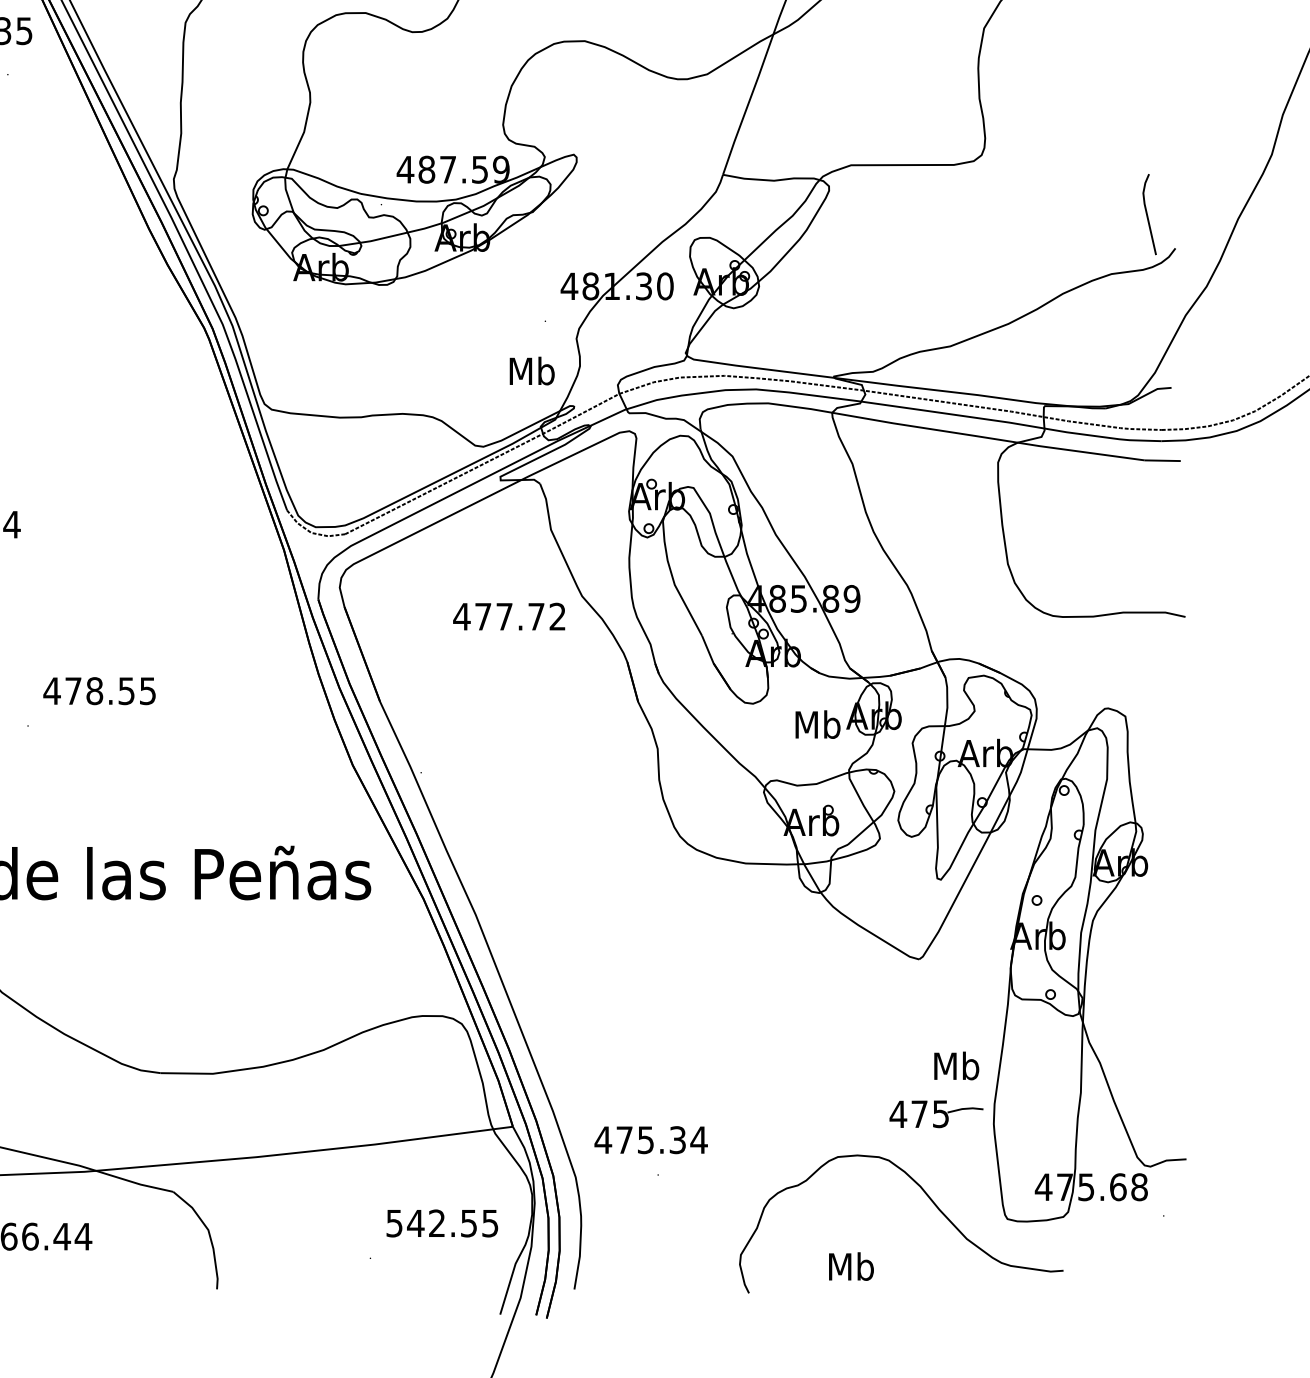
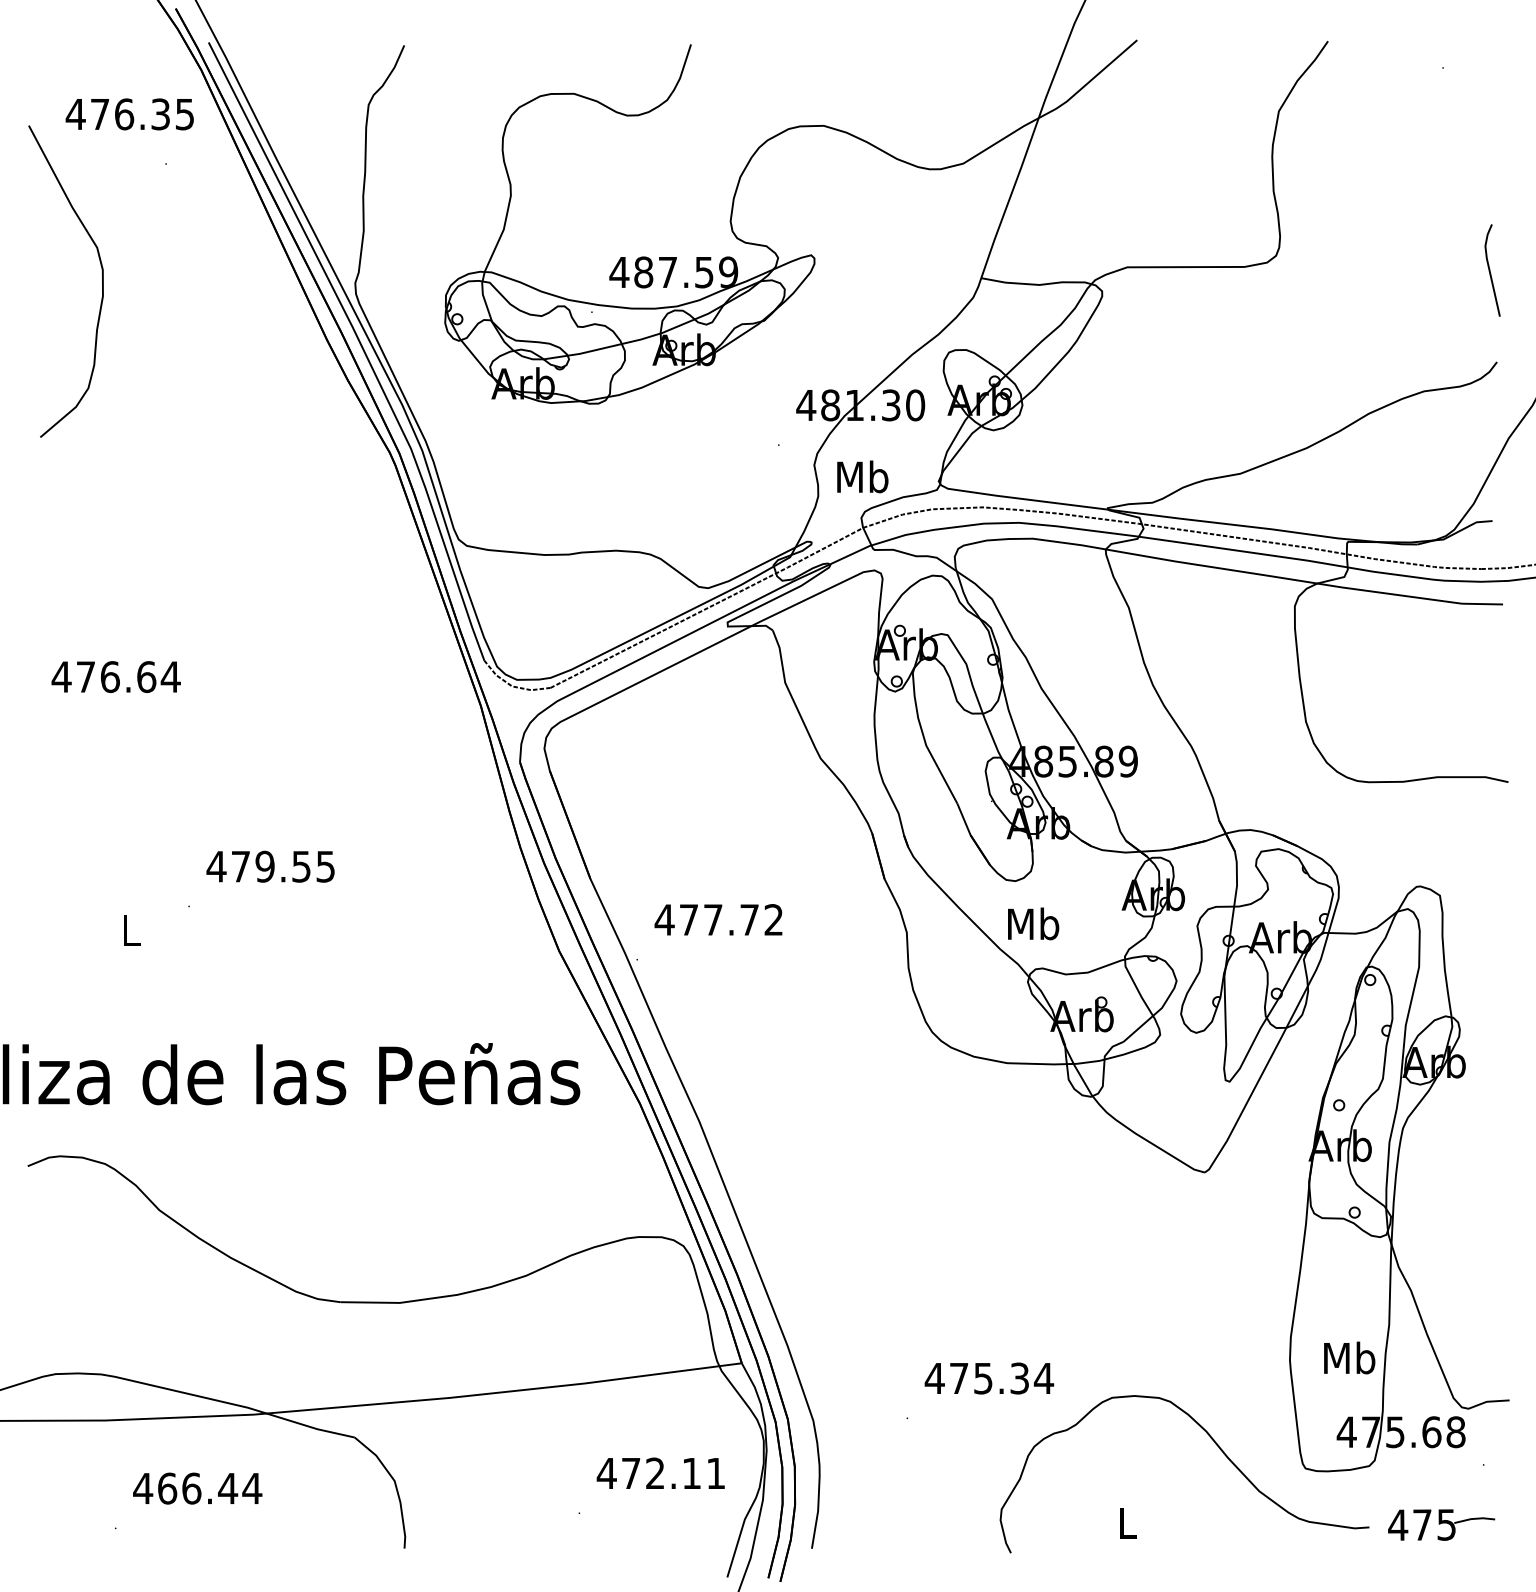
line: (1147, 214) -> (1490, 270), moved
text: (531, 370) -> (862, 476), moved
text: (509, 616) -> (718, 919), moved
text: (94, 690) -> (264, 866), 478.55 -> 479.55
text: (817, 724) -> (1033, 923), moved
text: (956, 1065) -> (1349, 1357), moved
part: (936, 1113) -> (1441, 1524), moved
text: (651, 1140) -> (989, 1378), moved
text: (441, 1223) -> (660, 1473), 542.55 -> 472.11
text: (851, 1266) -> (1127, 1522), Mb -> L

